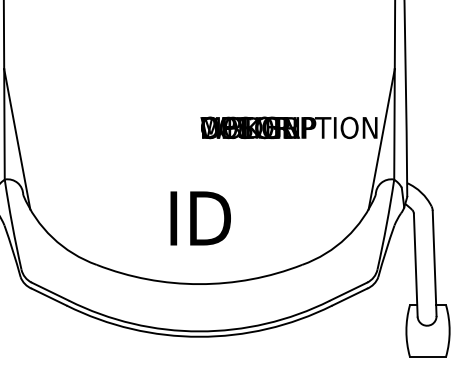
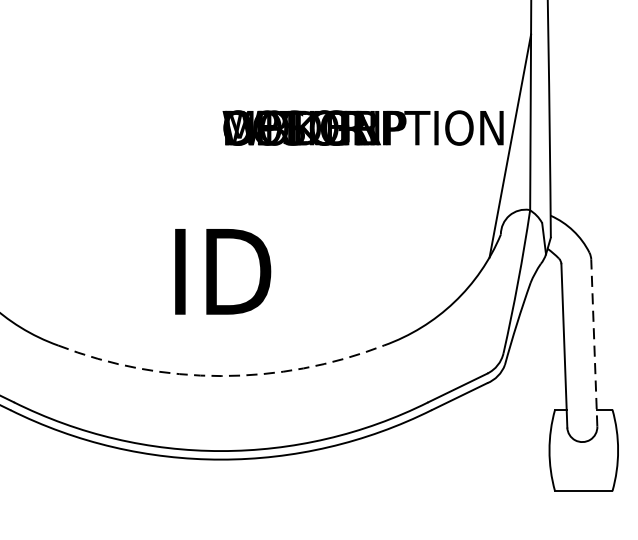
line: (434, 263) -> (594, 343), solid -> dashed
arc: (199, 284) -> (221, 376), solid -> dashed

